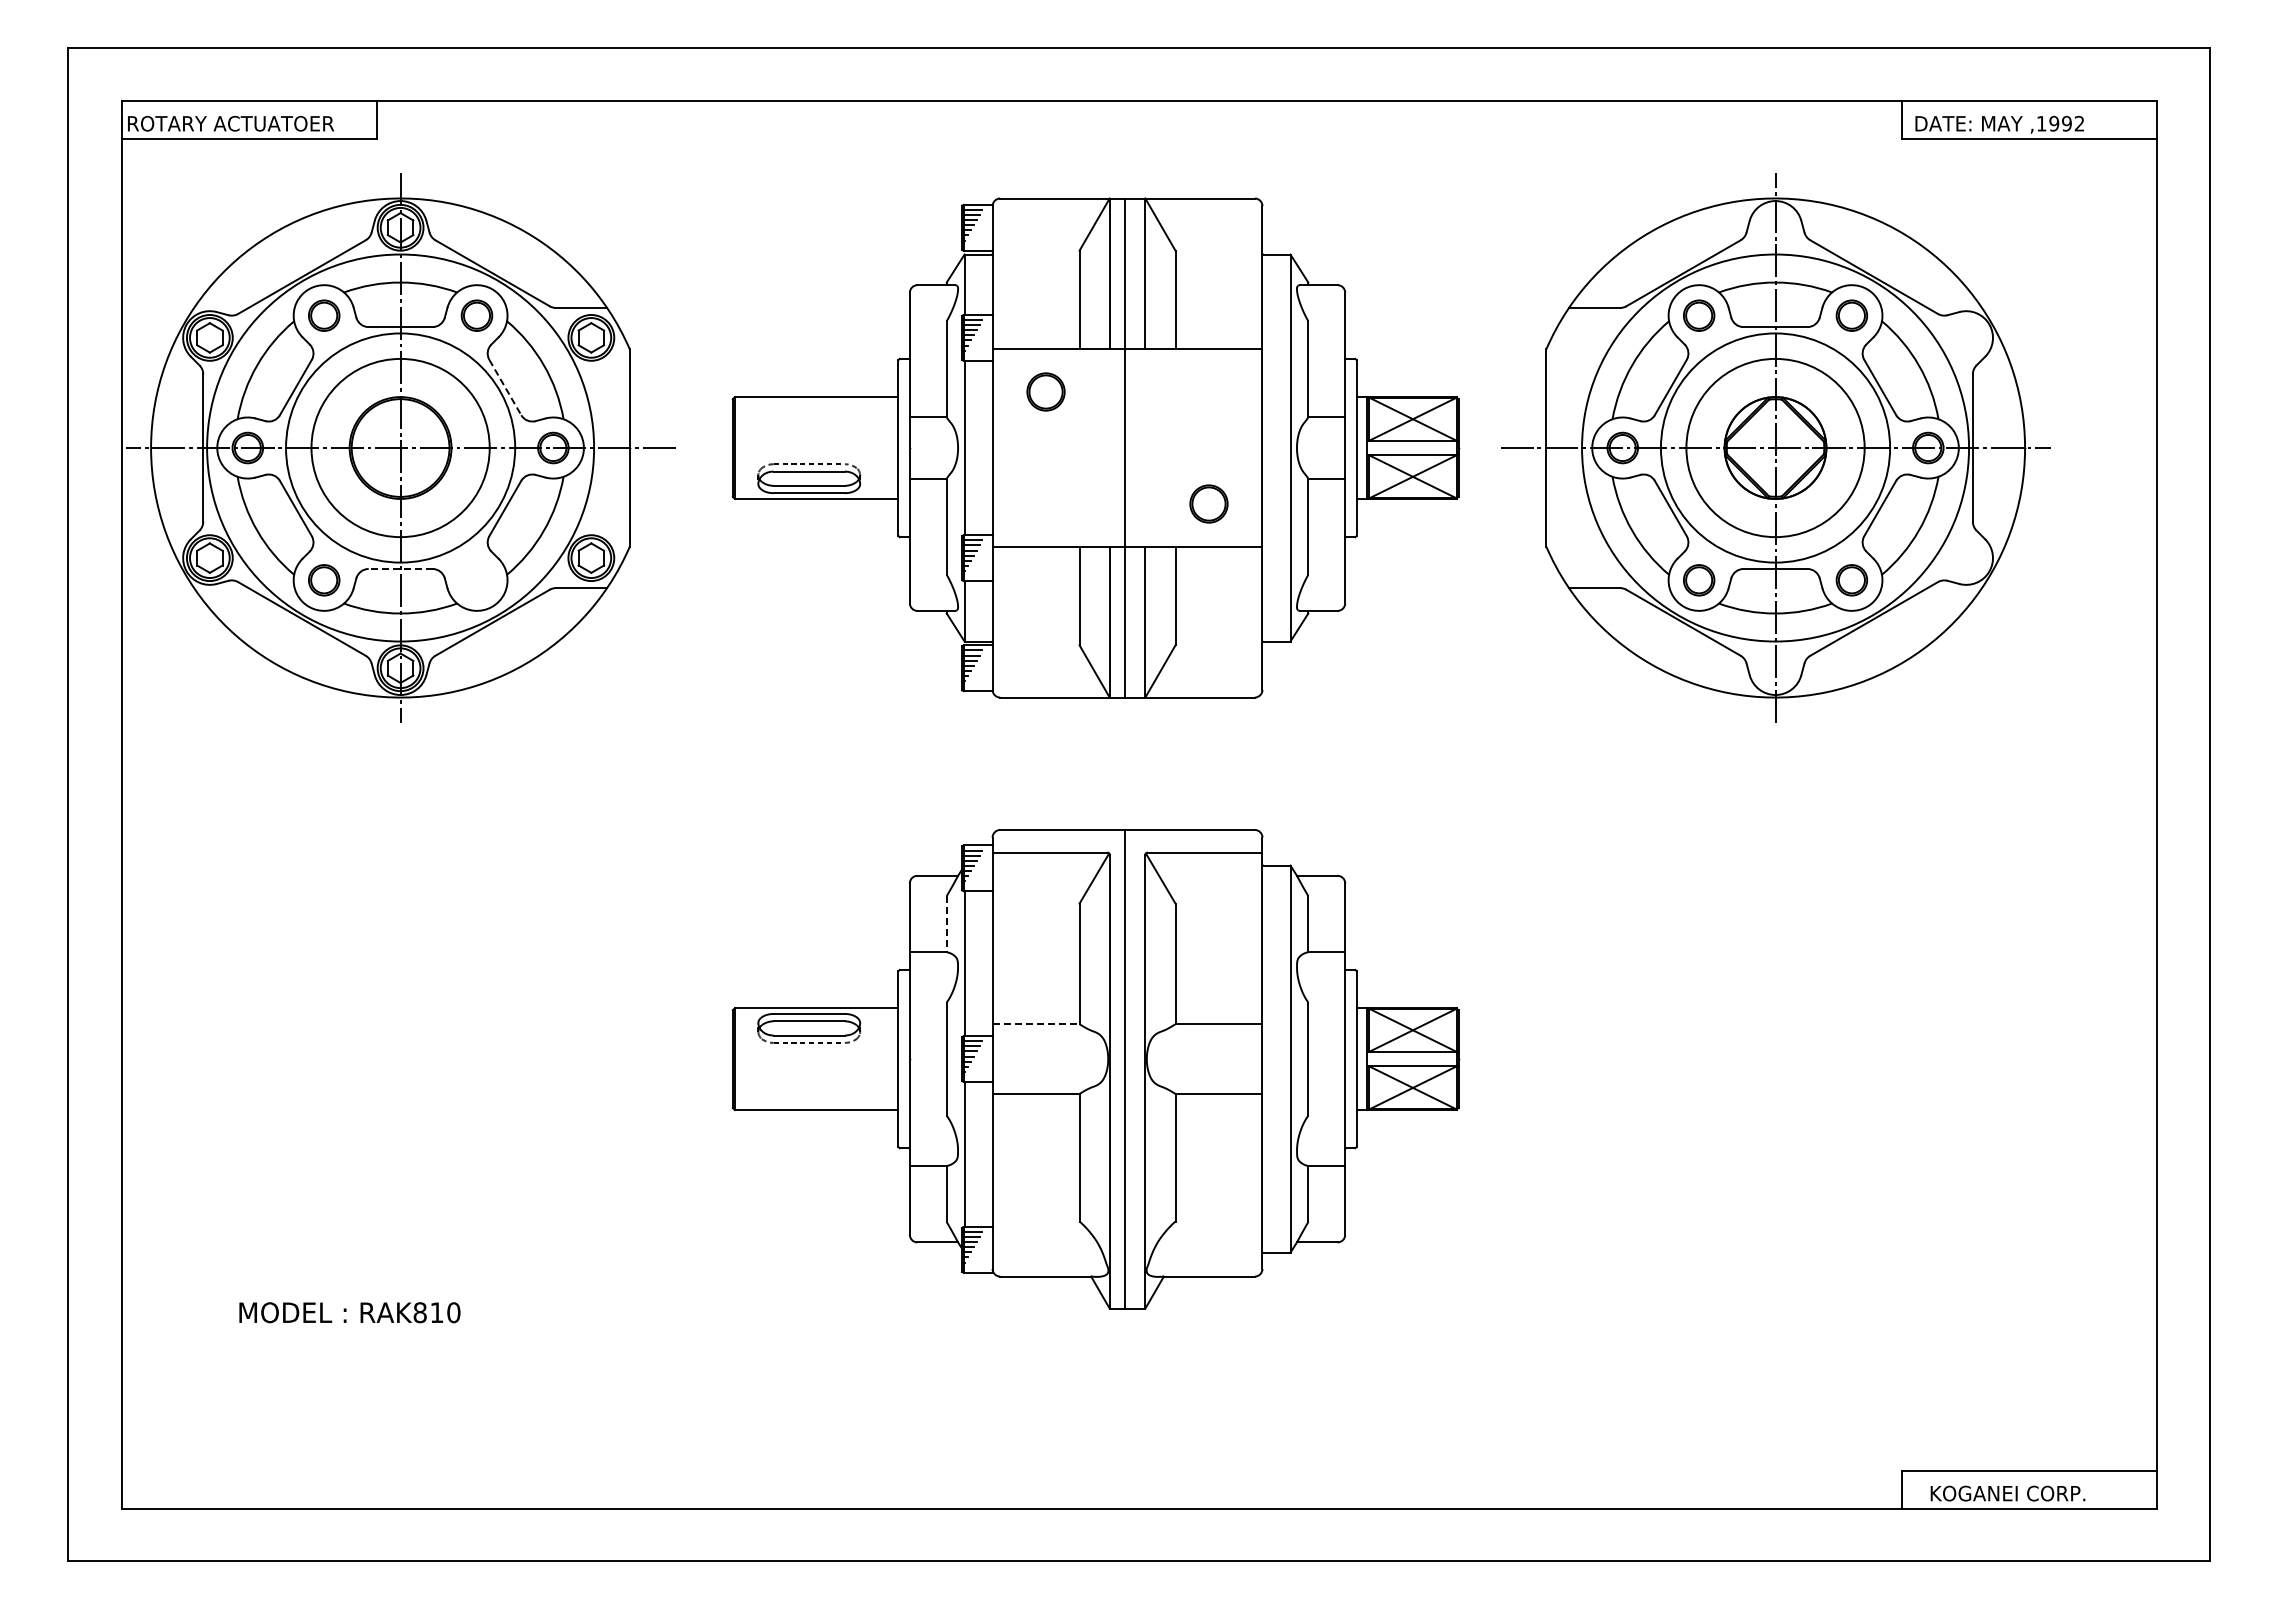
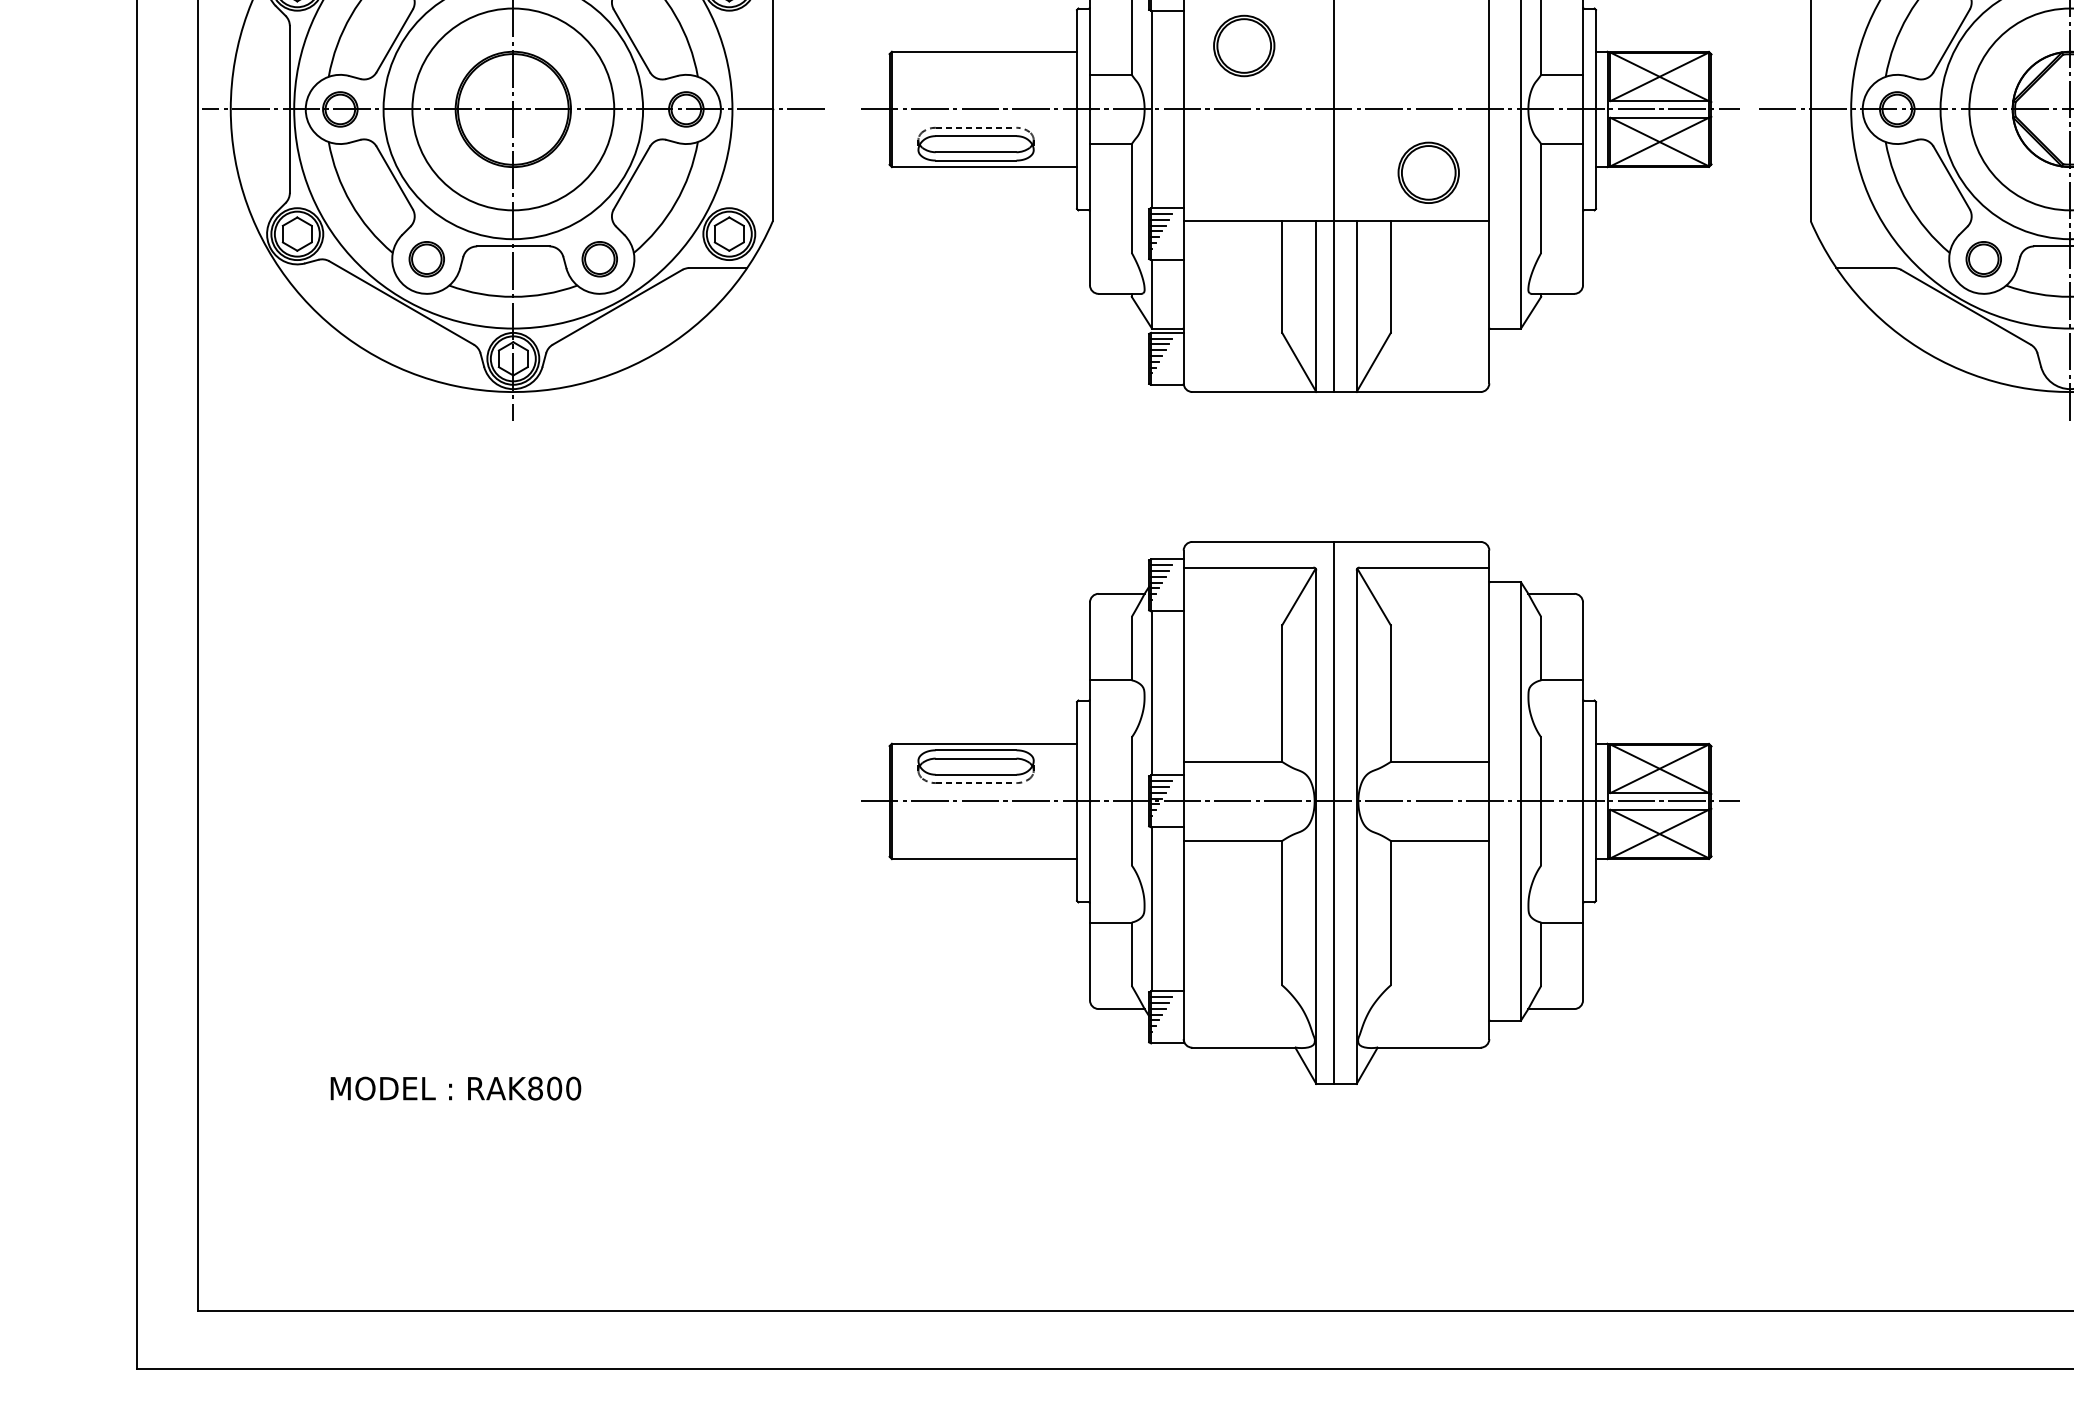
line: (505, 387) -> (632, 40), dashed -> solid
part: (1045, 391) -> (1243, 45), size x1.43
line: (1095, 448) -> (1300, 109), added
part: (1208, 503) -> (1428, 172), size x1.43
line: (400, 568) -> (513, 245), dashed -> solid
part: (476, 580) -> (599, 259), added
line: (946, 924) -> (1131, 649), dashed -> solid
line: (1036, 1024) -> (1233, 762), dashed -> solid
line: (1095, 1059) -> (1300, 801), added
text: (436, 1312) -> (553, 1088), RAK810 -> RAK800

